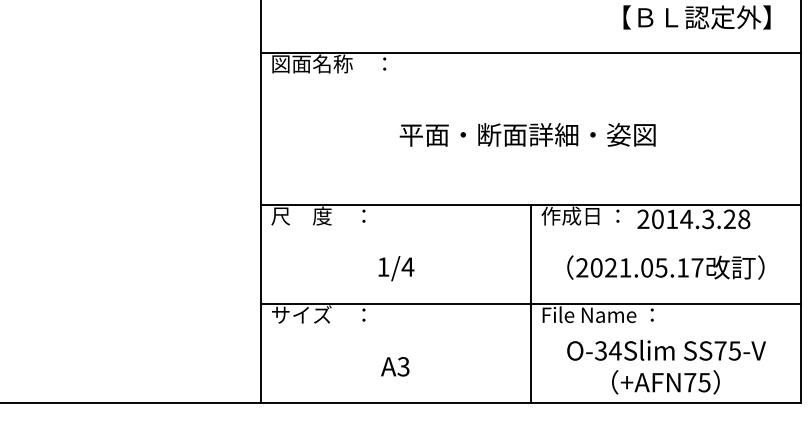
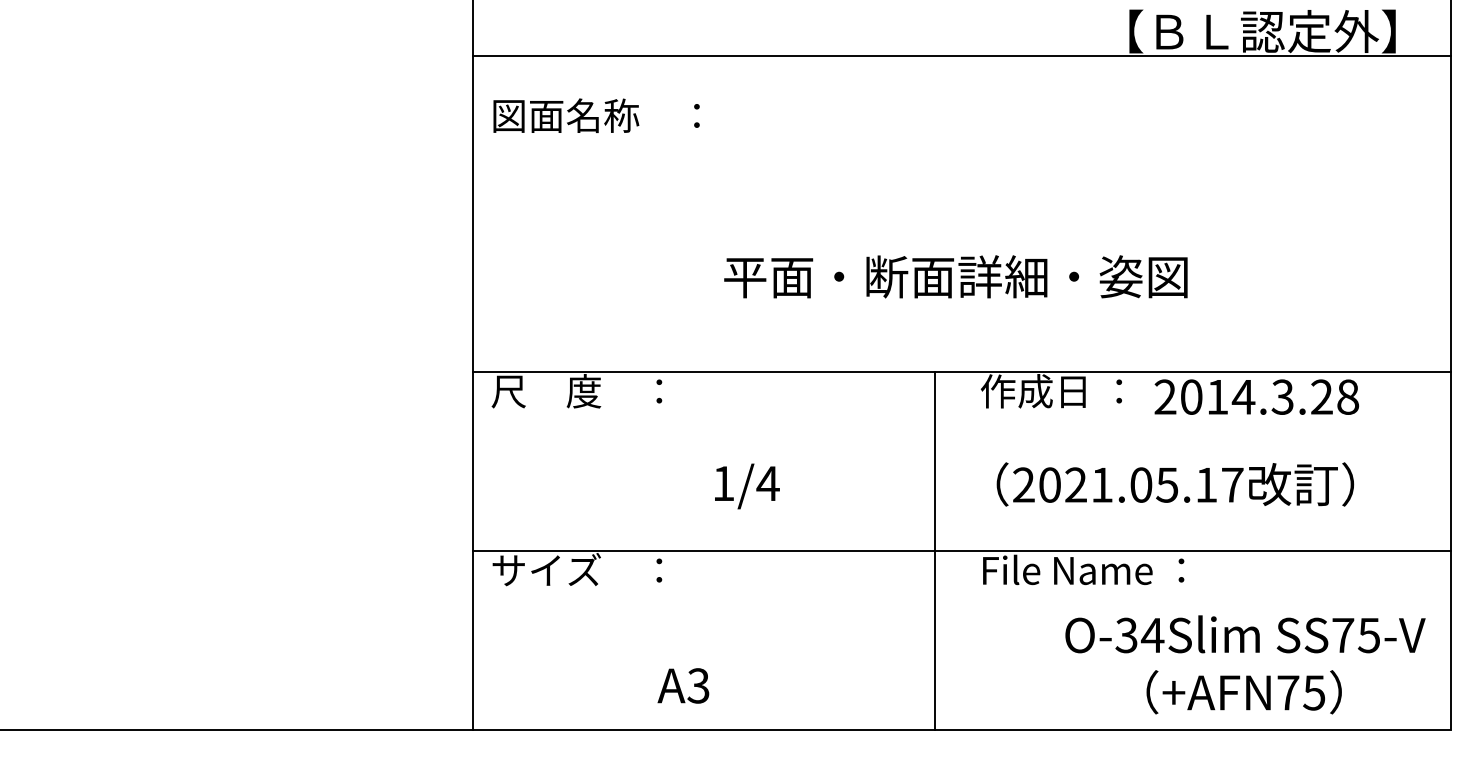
line: (530, 53) -> (960, 56), moved
text: (527, 134) -> (955, 276), moved
text: (665, 267) -> (1174, 484), moved
text: (396, 268) -> (747, 486), moved
line: (530, 304) -> (933, 551), moved
text: (395, 366) -> (683, 685), moved
text: (666, 366) -> (1245, 663), moved

